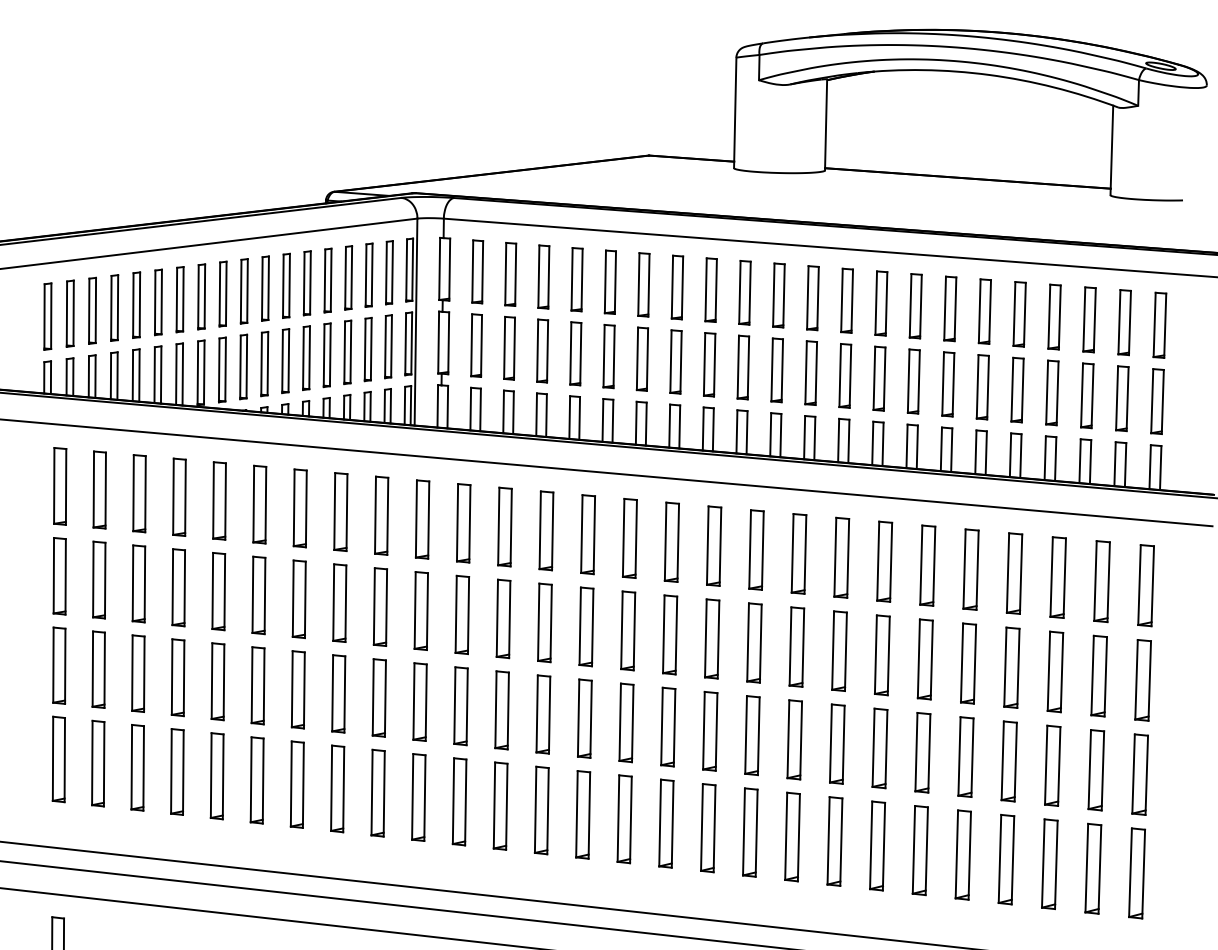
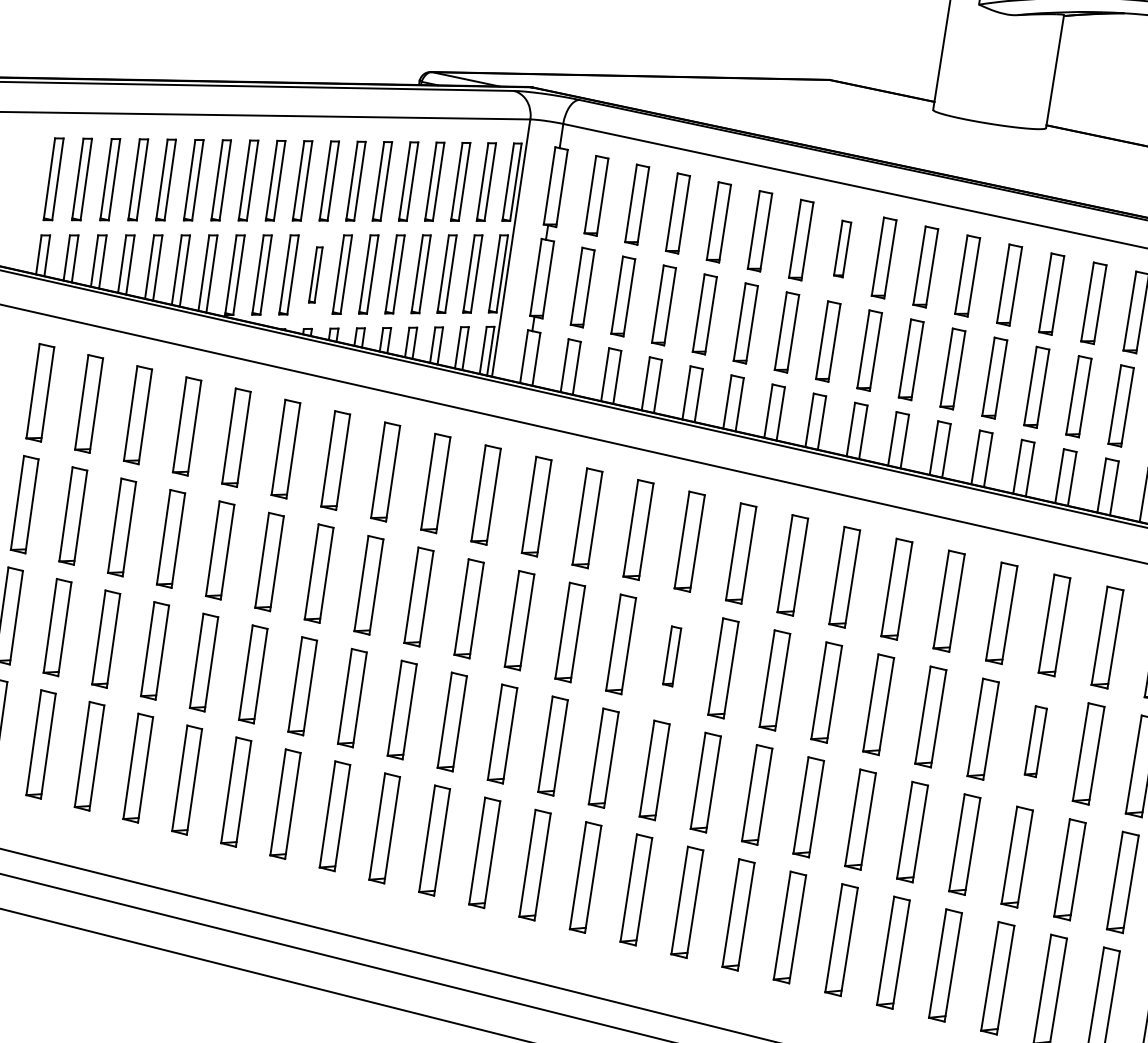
part: (677, 287) -> (842, 249), size x0.7
part: (264, 364) -> (315, 275), size x0.7
part: (586, 626) -> (672, 655), size x0.6
part: (882, 655) -> (1035, 741), size x0.7

